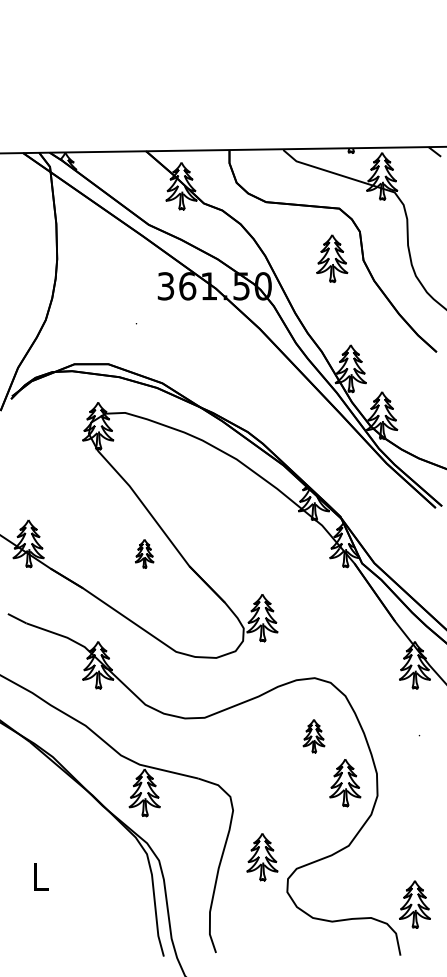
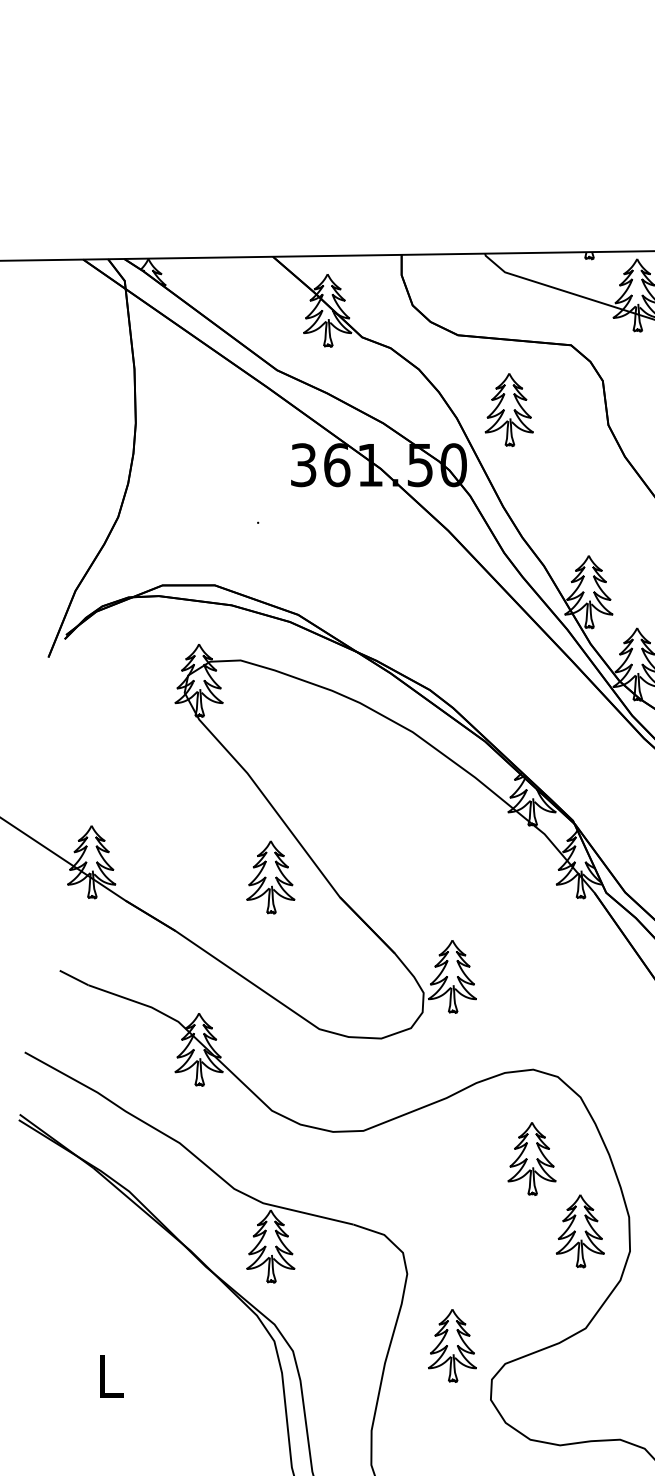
part: (332, 258) -> (509, 409), moved
part: (144, 553) -> (270, 877), size x1.67
part: (313, 736) -> (531, 1159), size x1.43

